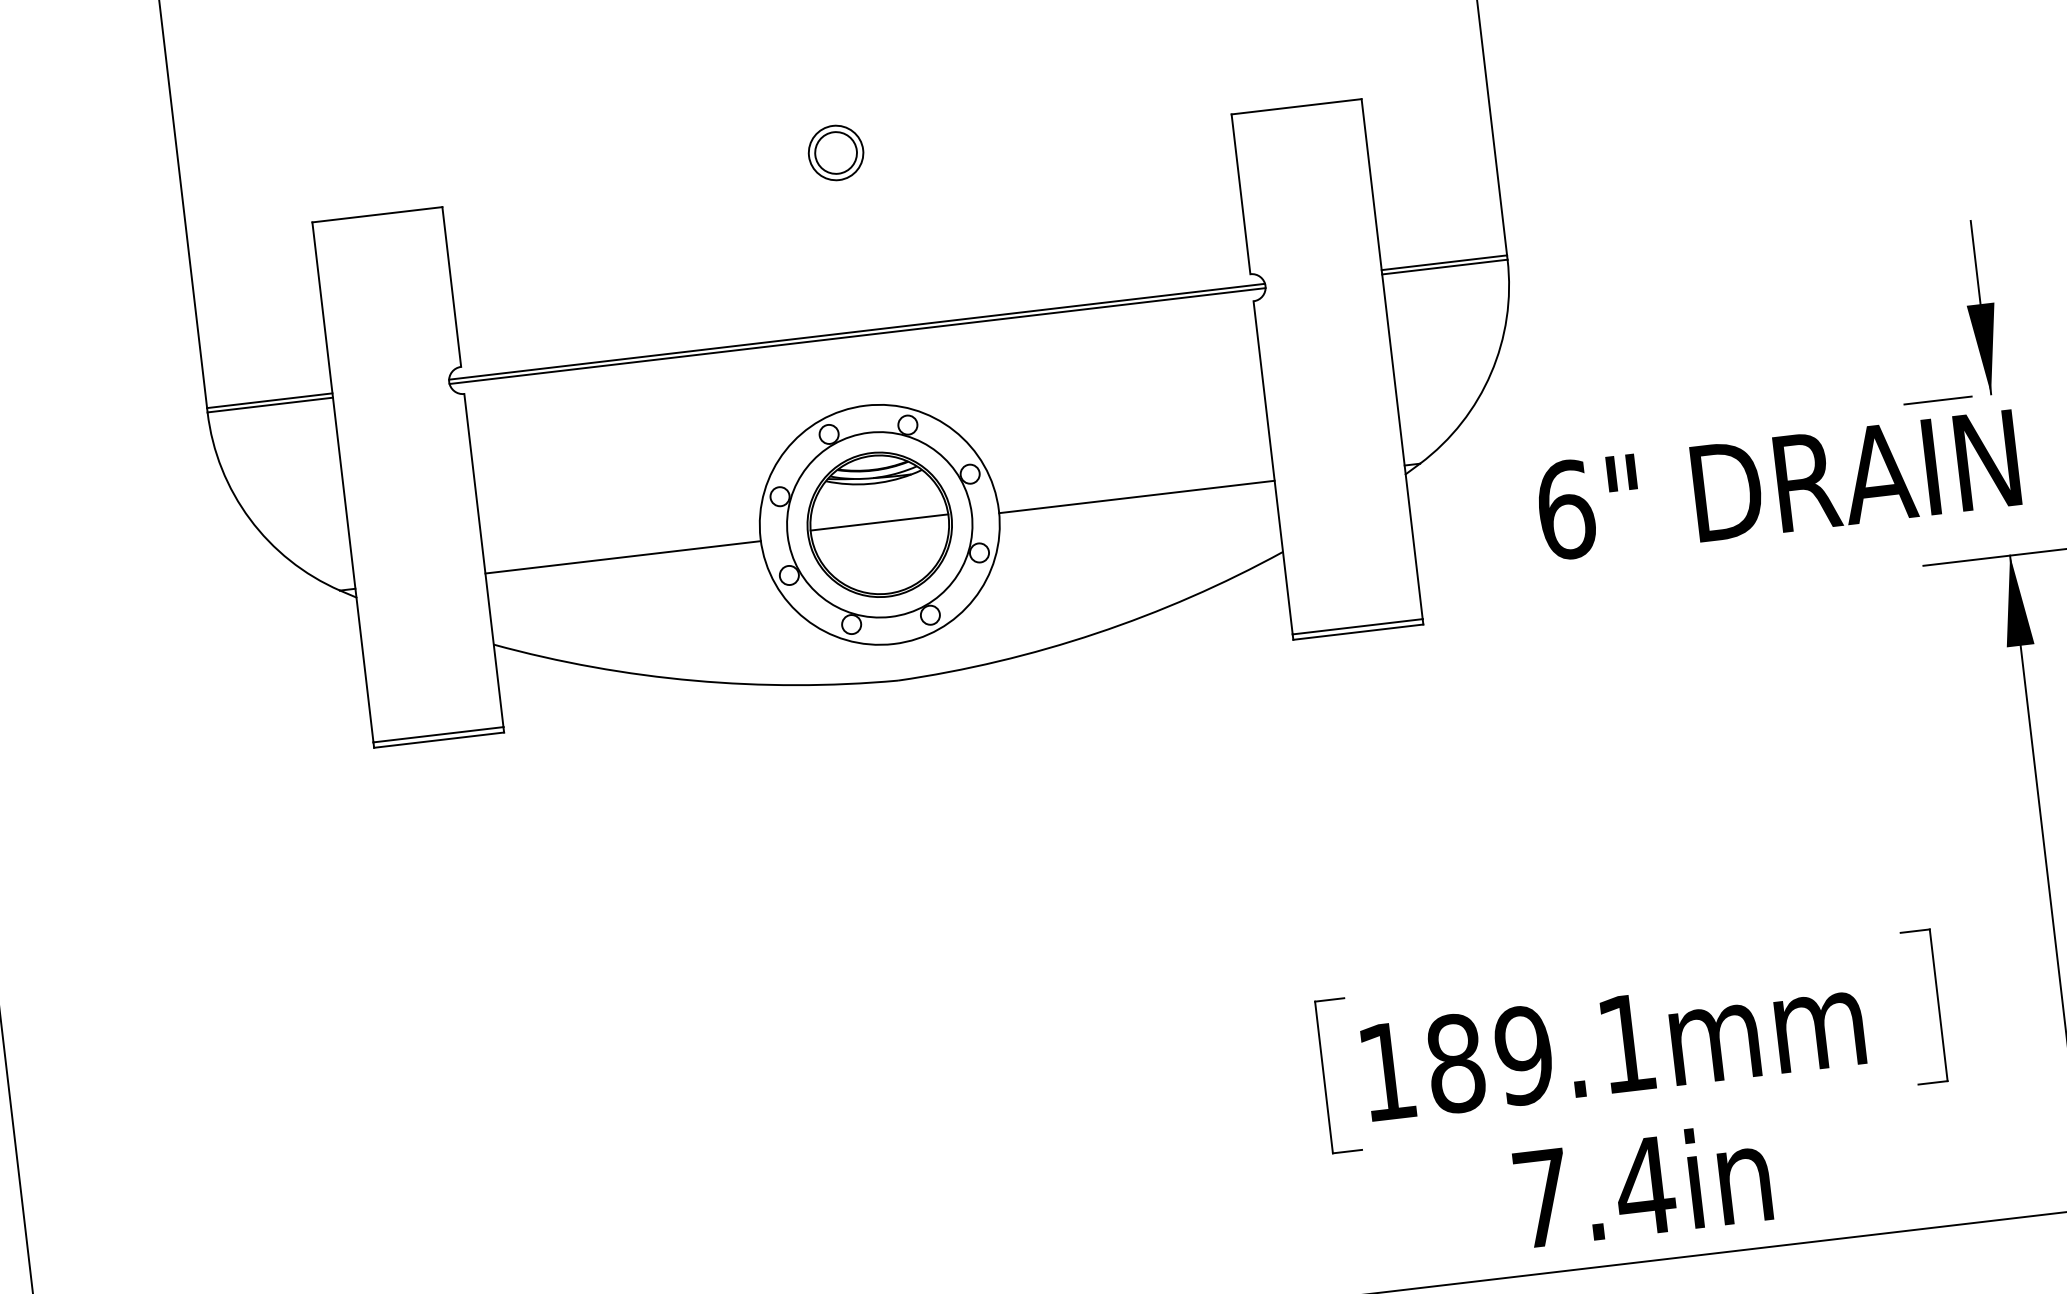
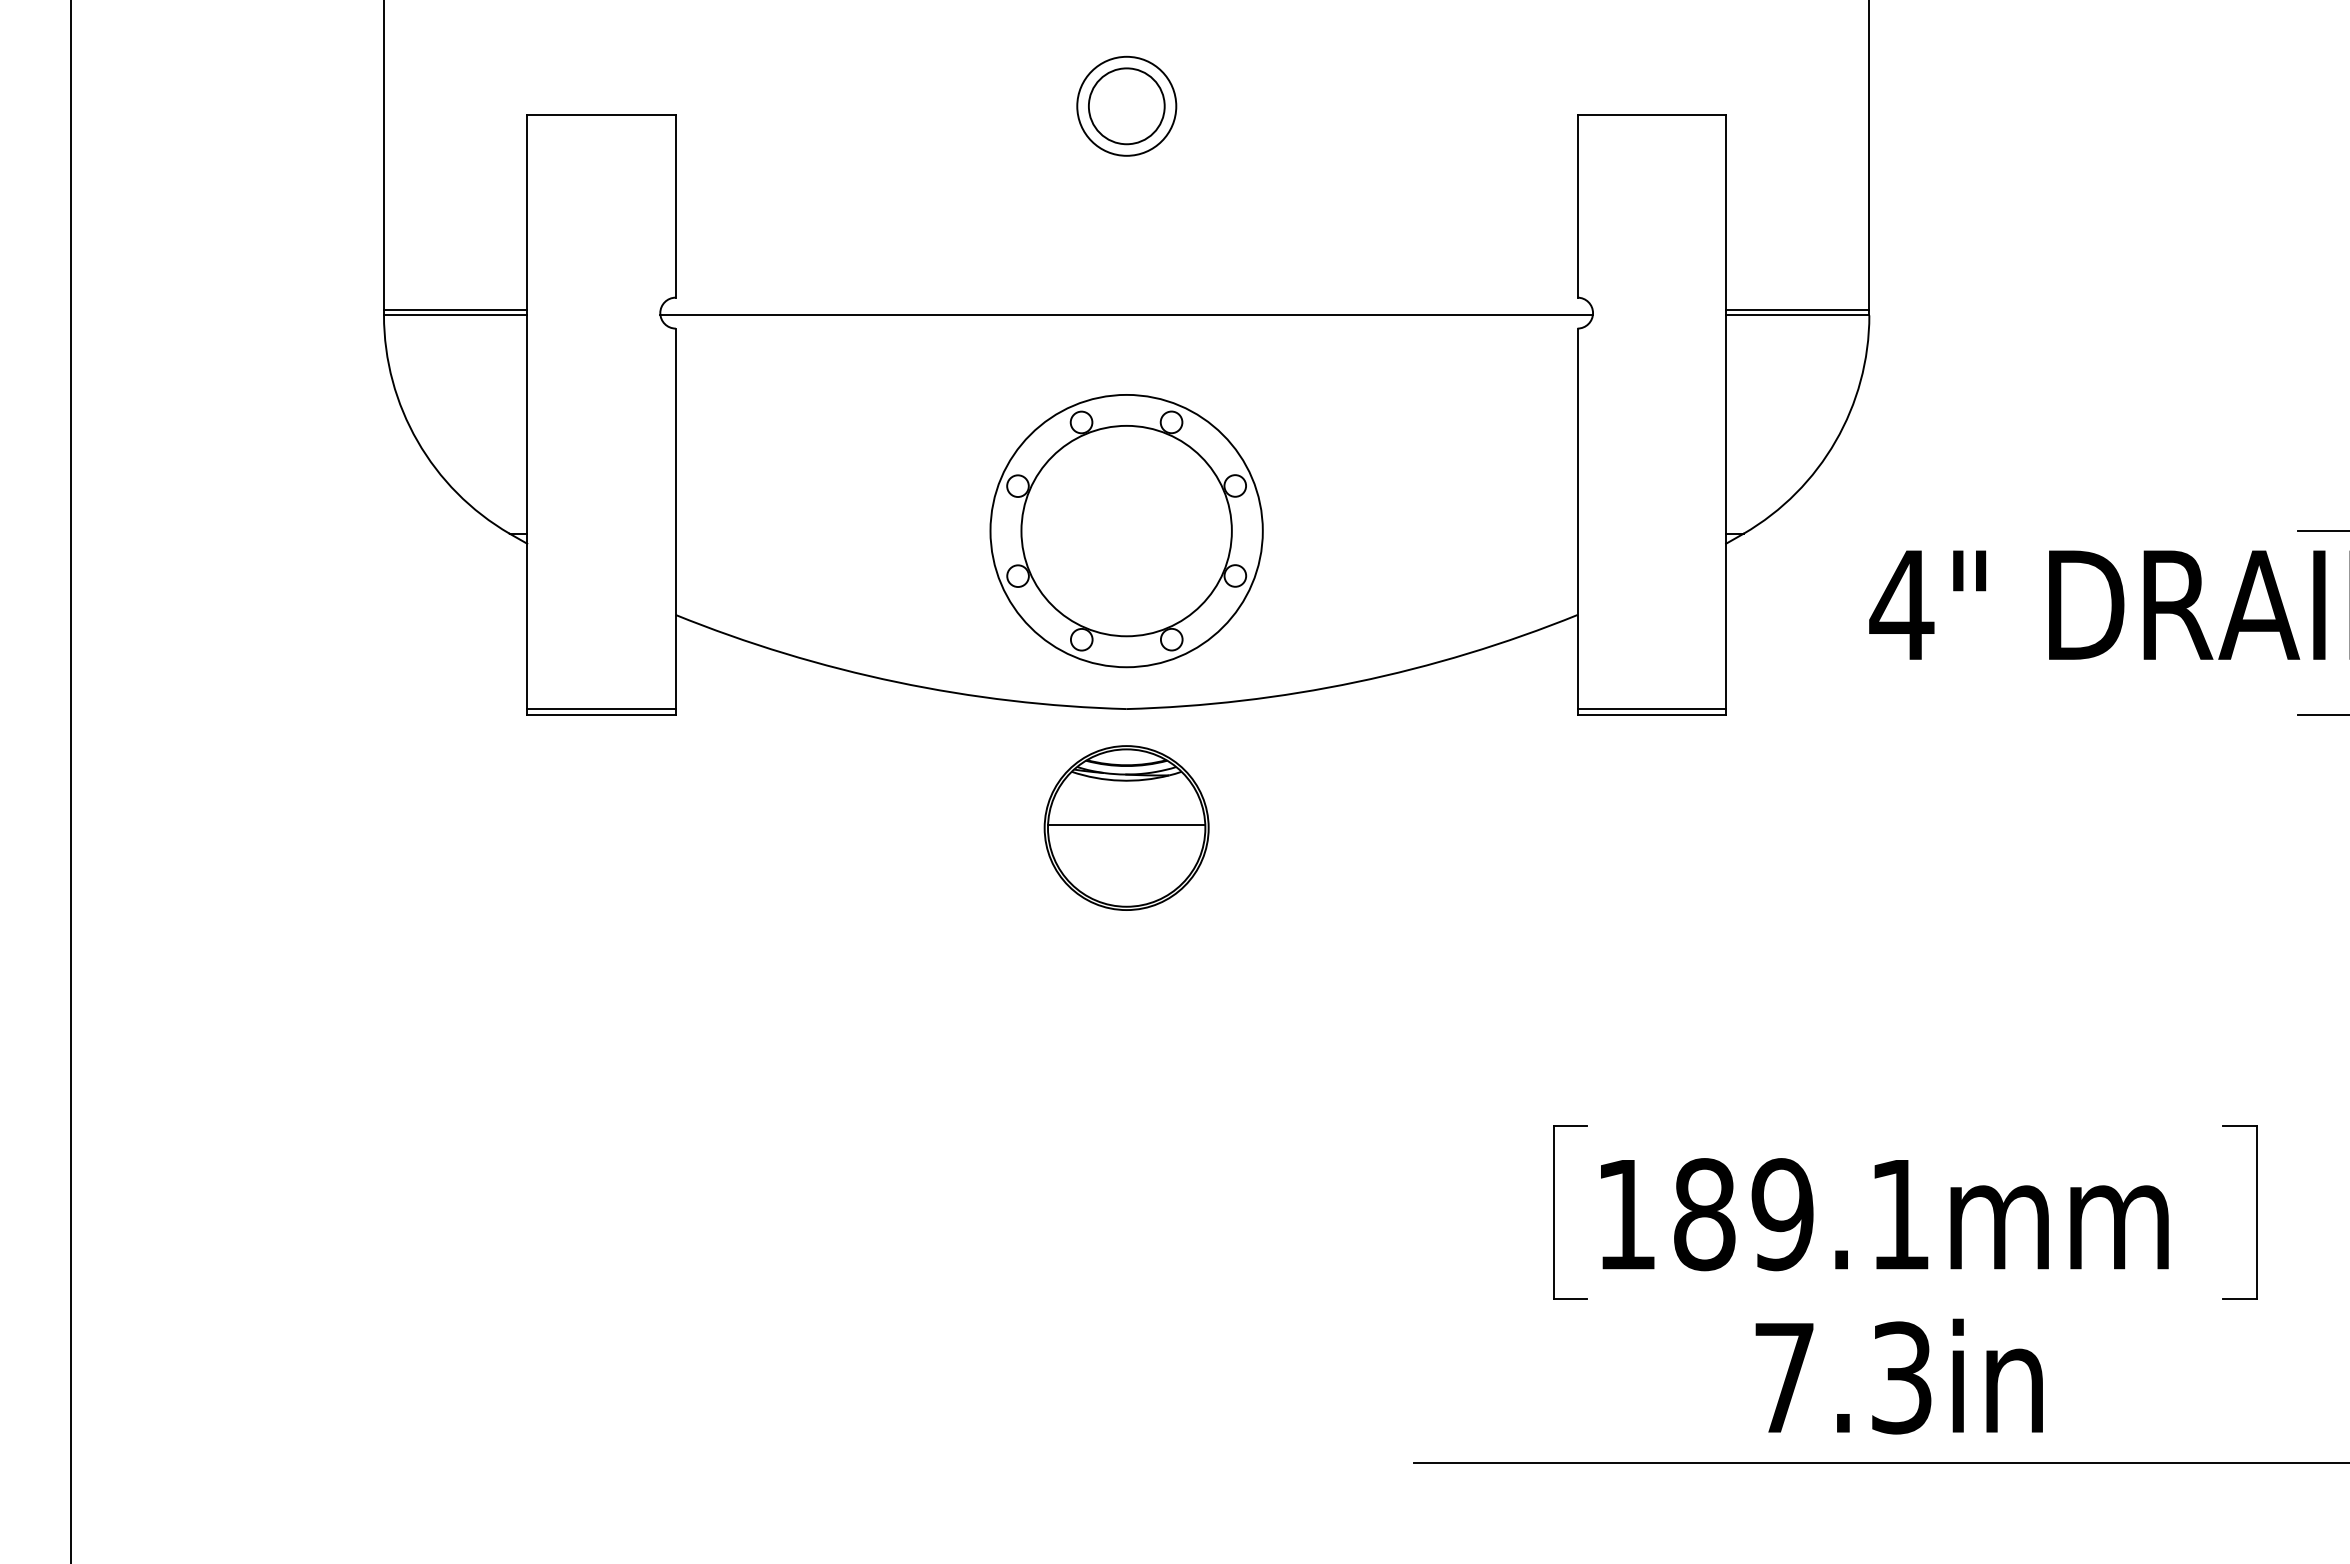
part: (835, 152) -> (1126, 105), size x1.6
line: (856, 331) -> (1126, 310), removed
line: (1136, 496) -> (1419, 533), removed
text: (1565, 509) -> (1901, 604), 6" -> 4"
part: (879, 524) -> (1126, 827), moved
line: (622, 557) -> (832, 533), removed
text: (1644, 1185) -> (1901, 1377), 7.4in -> 7.3in

